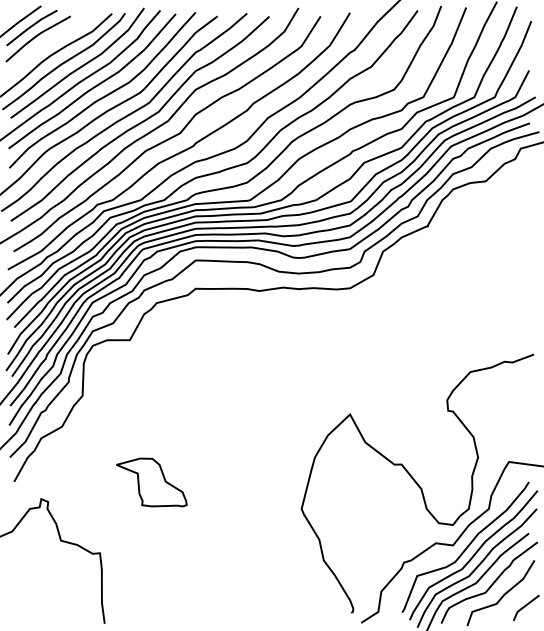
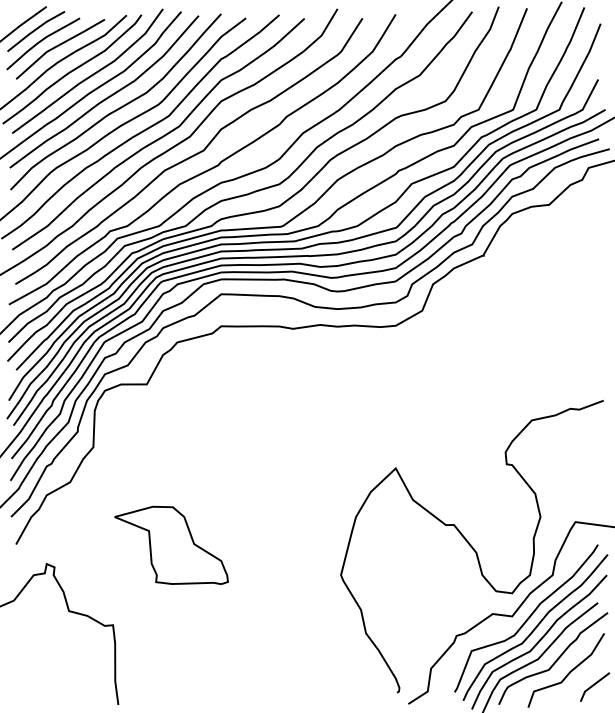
curve: (51, 41) -> (58, 46), added
part: (151, 481) -> (171, 544), size x1.43

